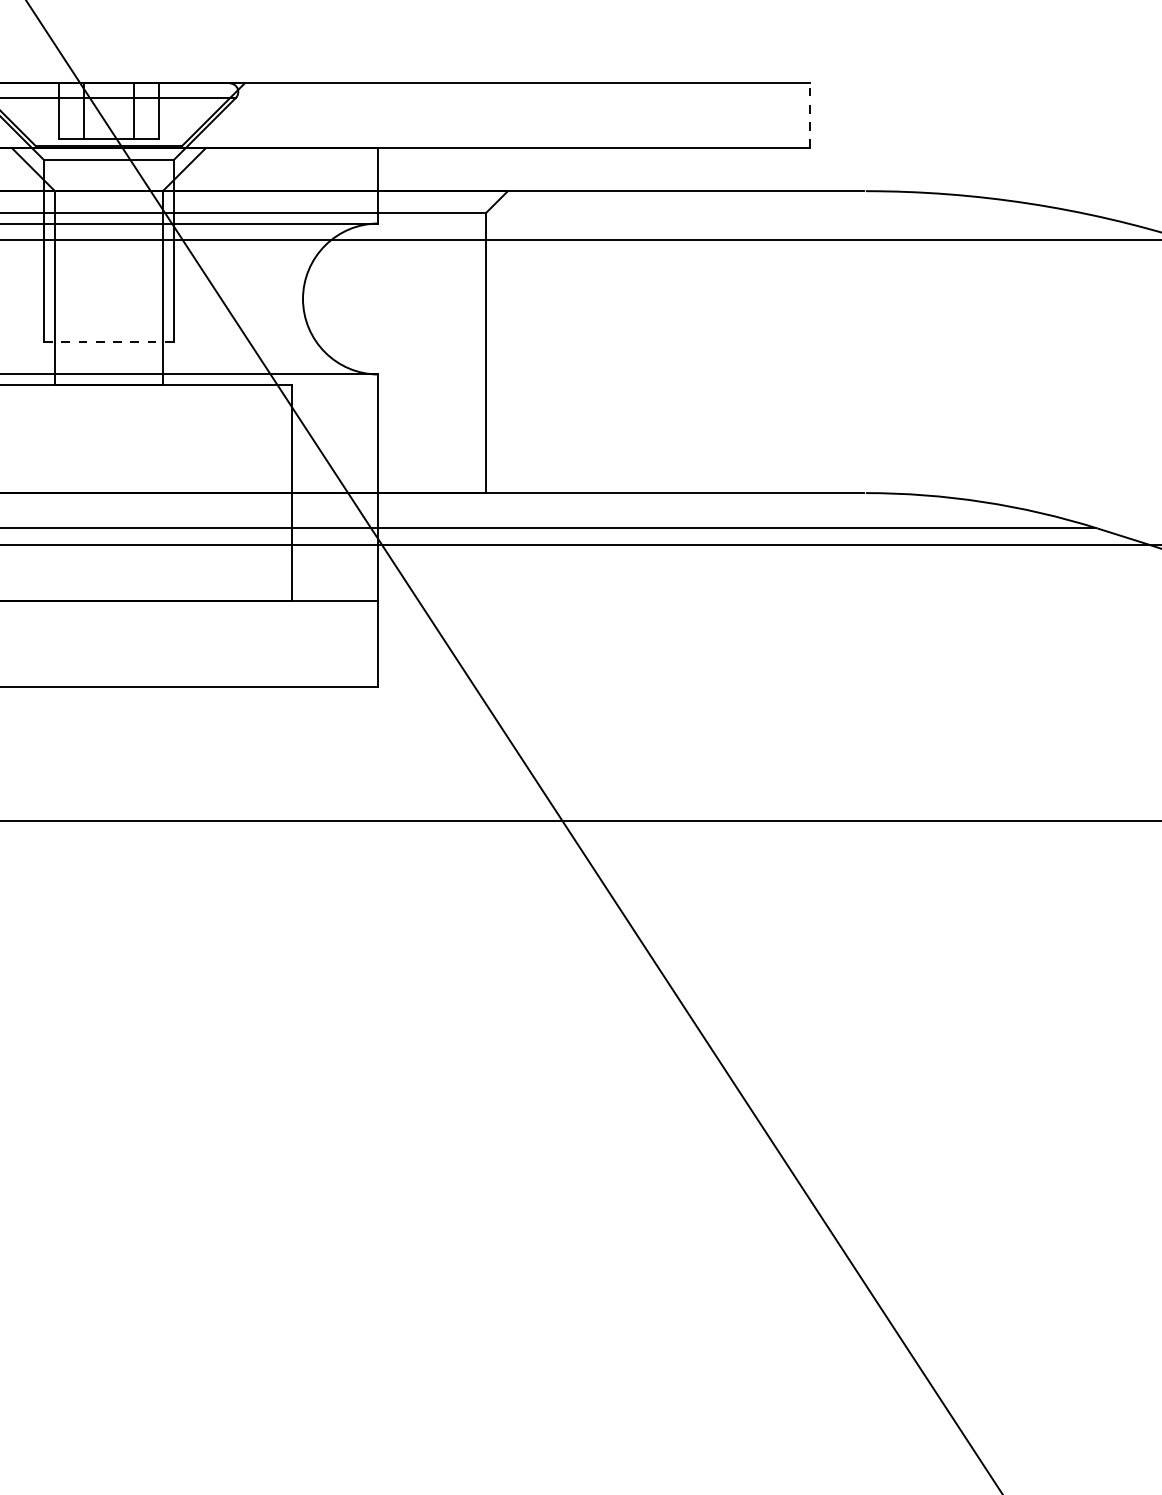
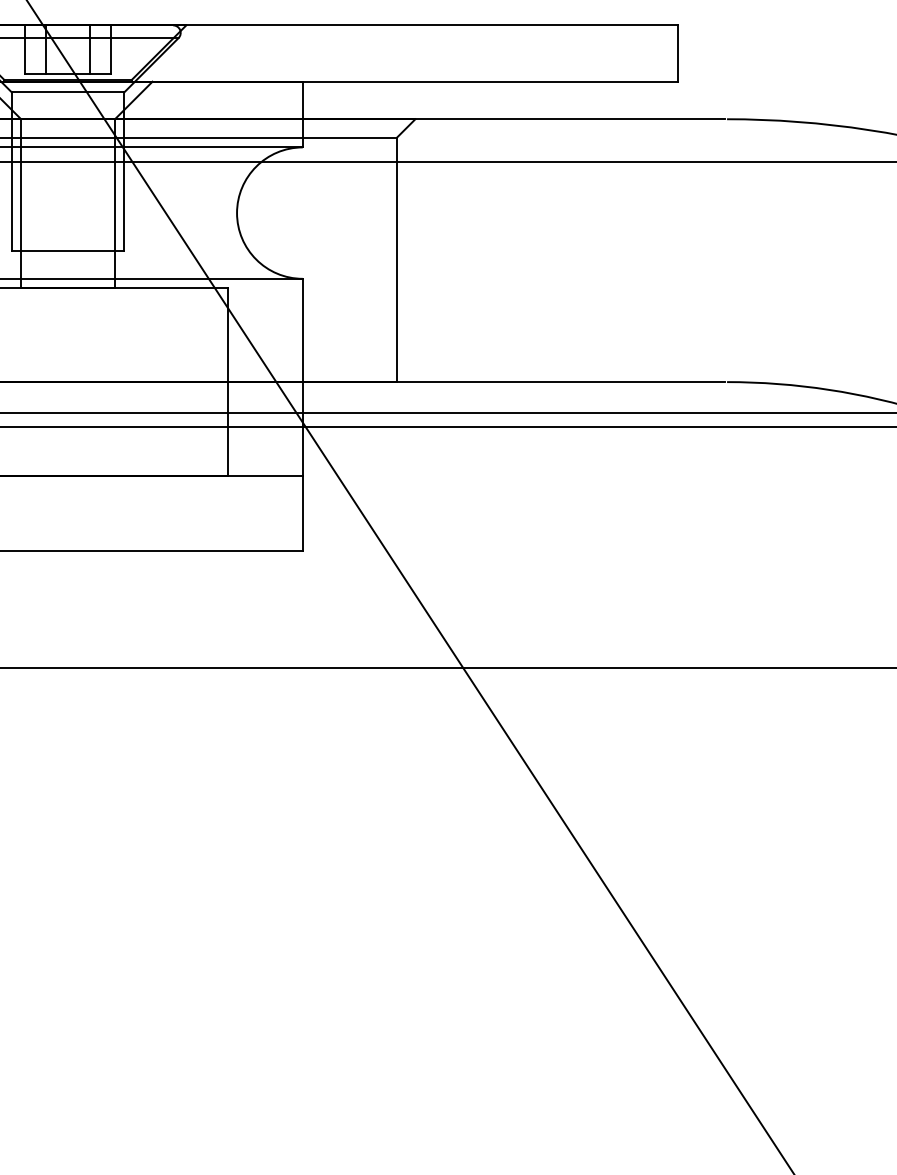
line: (809, 115) -> (677, 53), dashed -> solid
line: (108, 342) -> (67, 250), dashed -> solid

